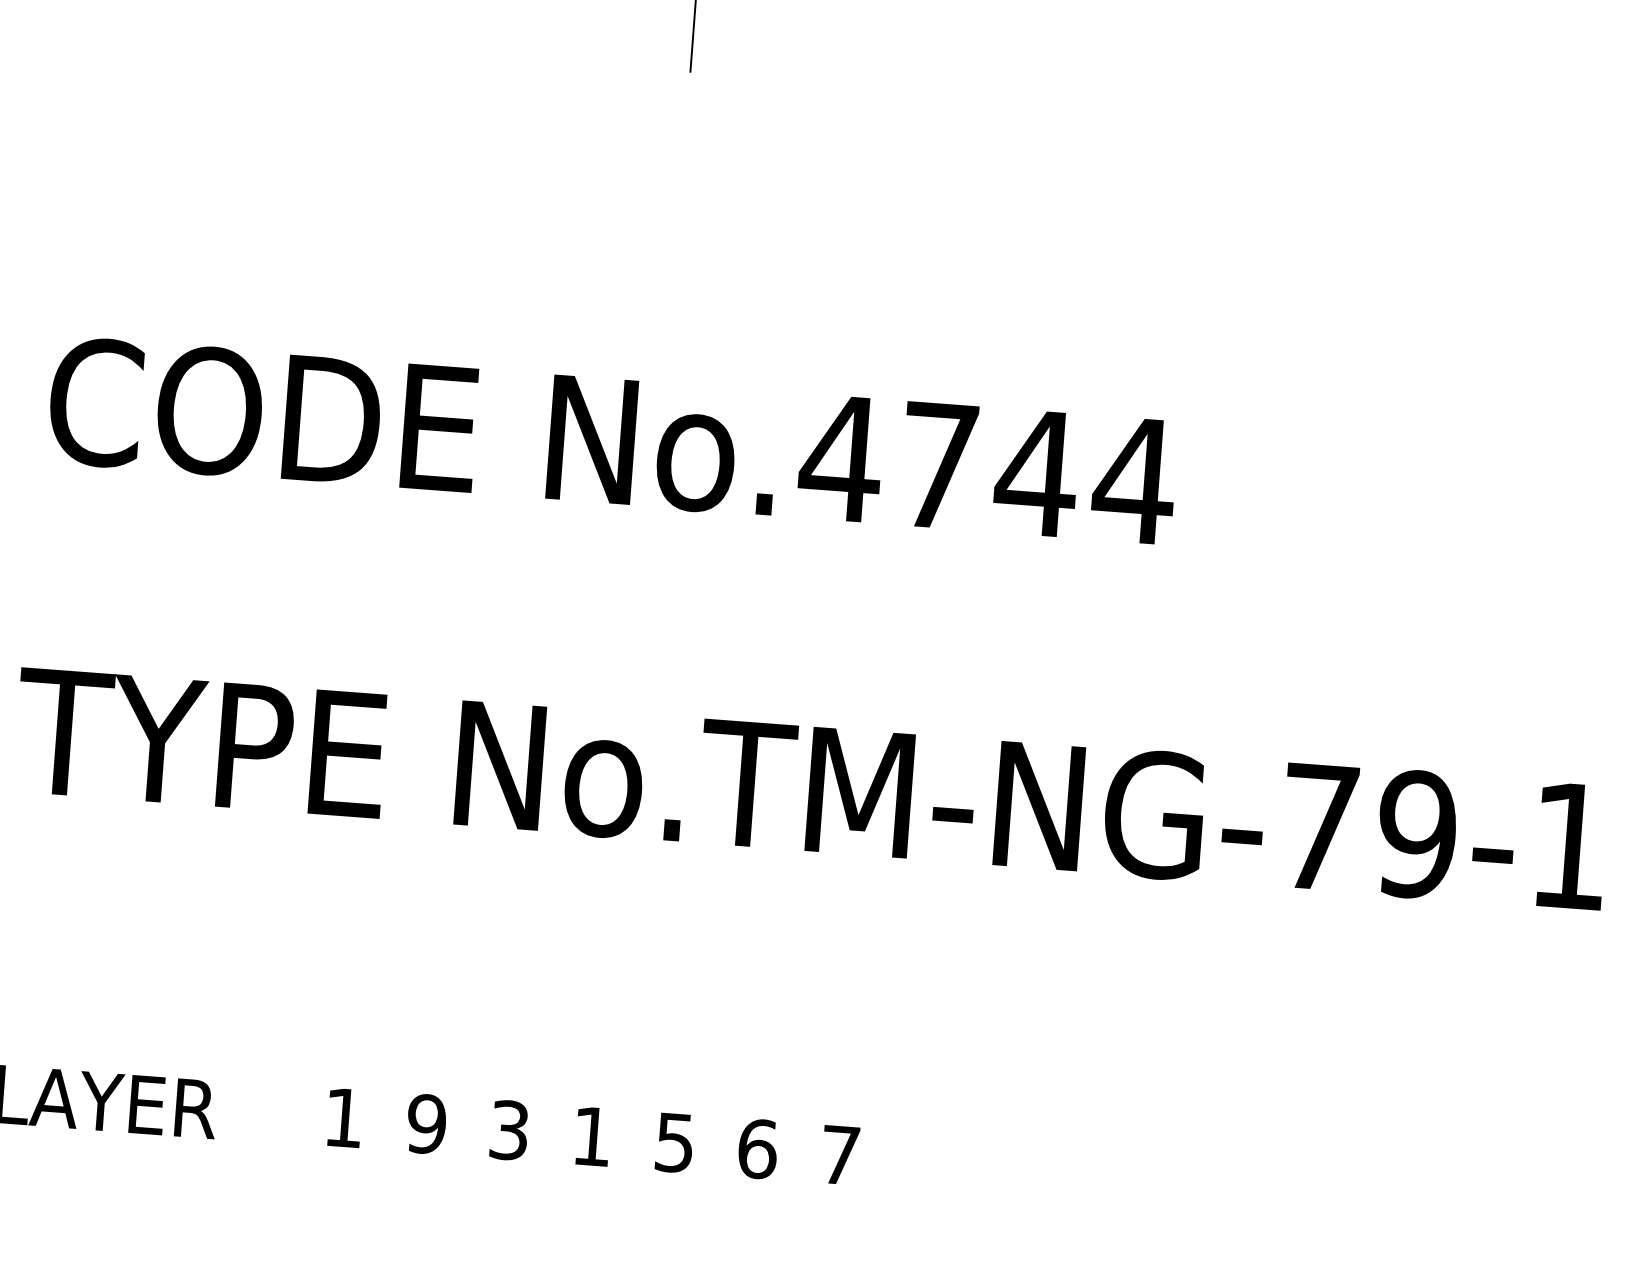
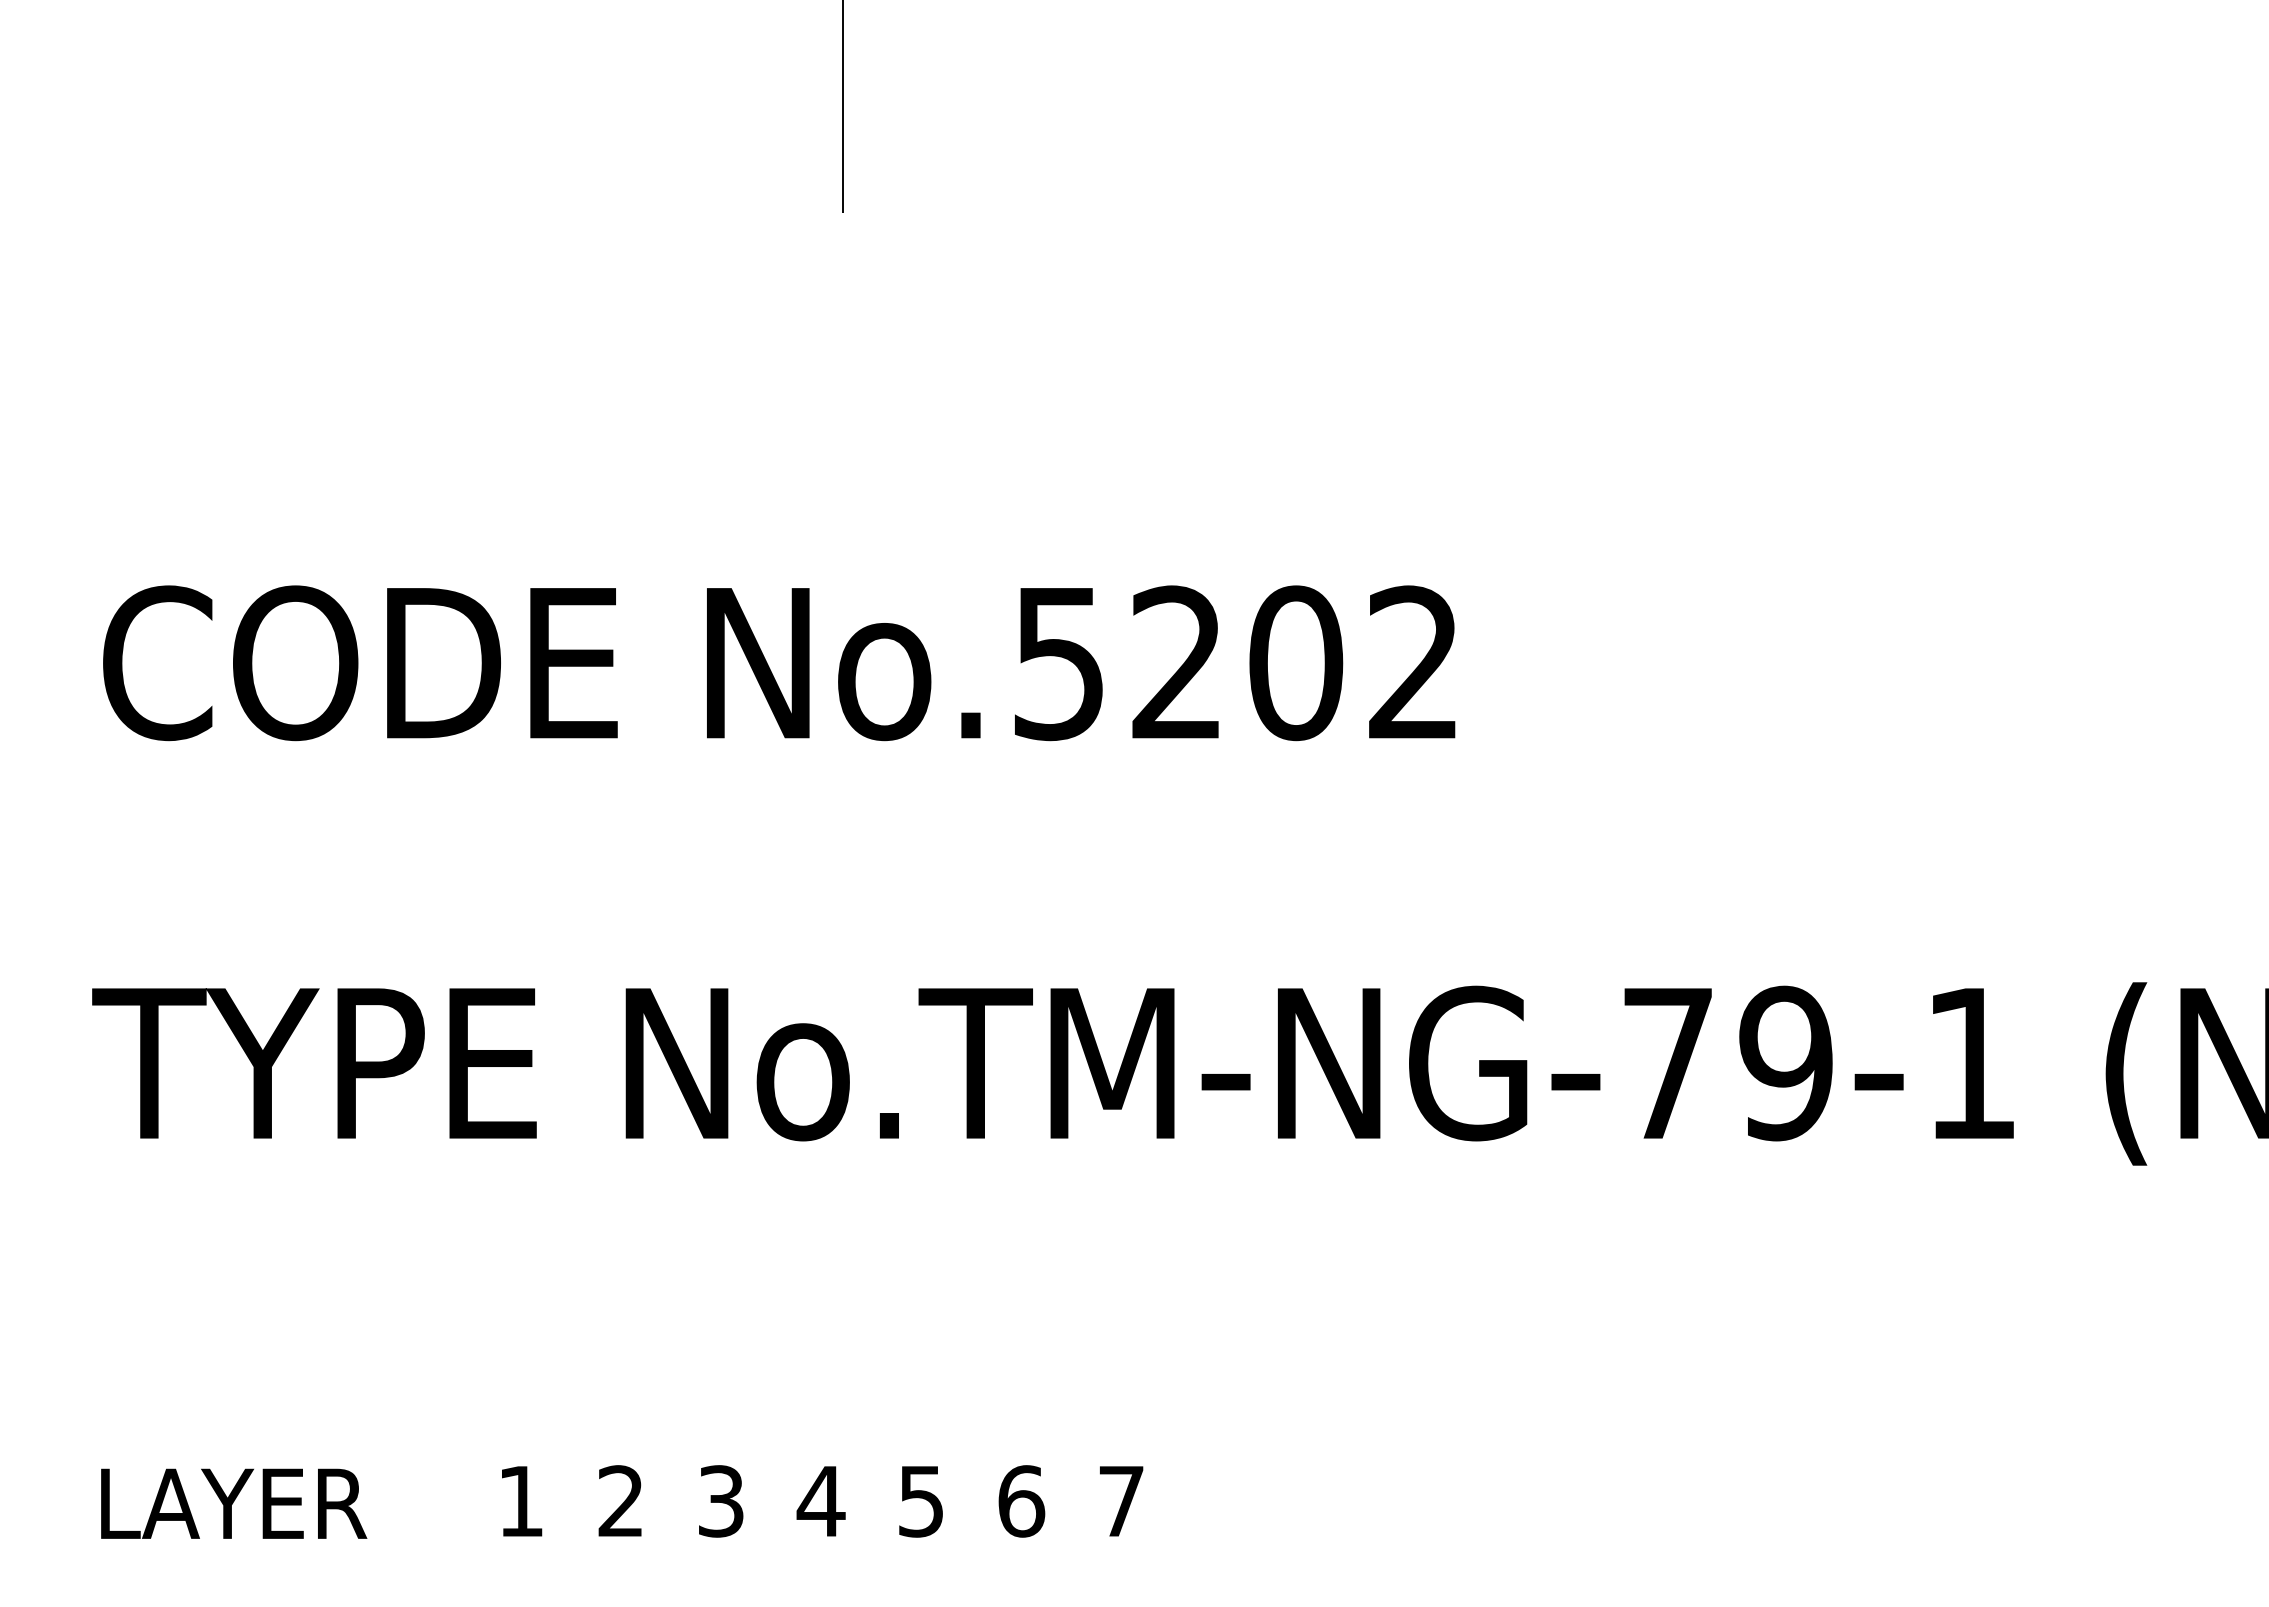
text: (987, 469) -> (1236, 663), No.4744 -> No.5202
text: (426, 1124) -> (620, 1501), 9 -> 2
text: (591, 1136) -> (820, 1501), 1 -> 4

